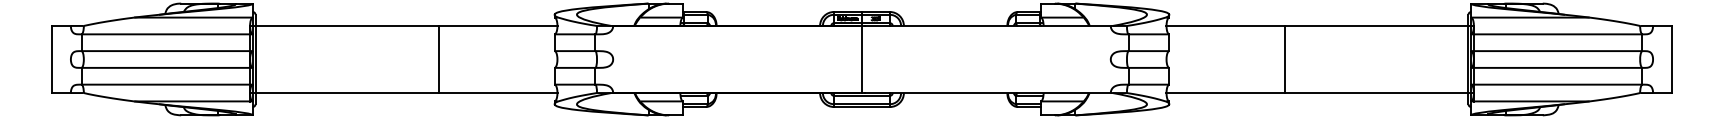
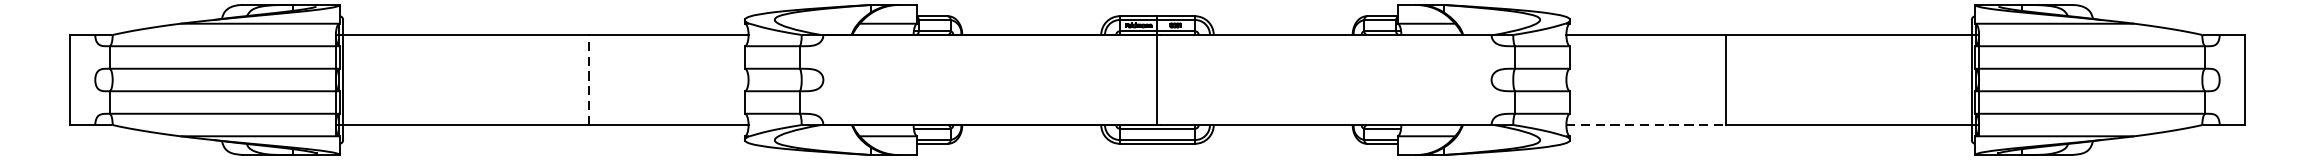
line: (438, 59) -> (588, 80), solid -> dashed
line: (1225, 93) -> (1645, 125), solid -> dashed

